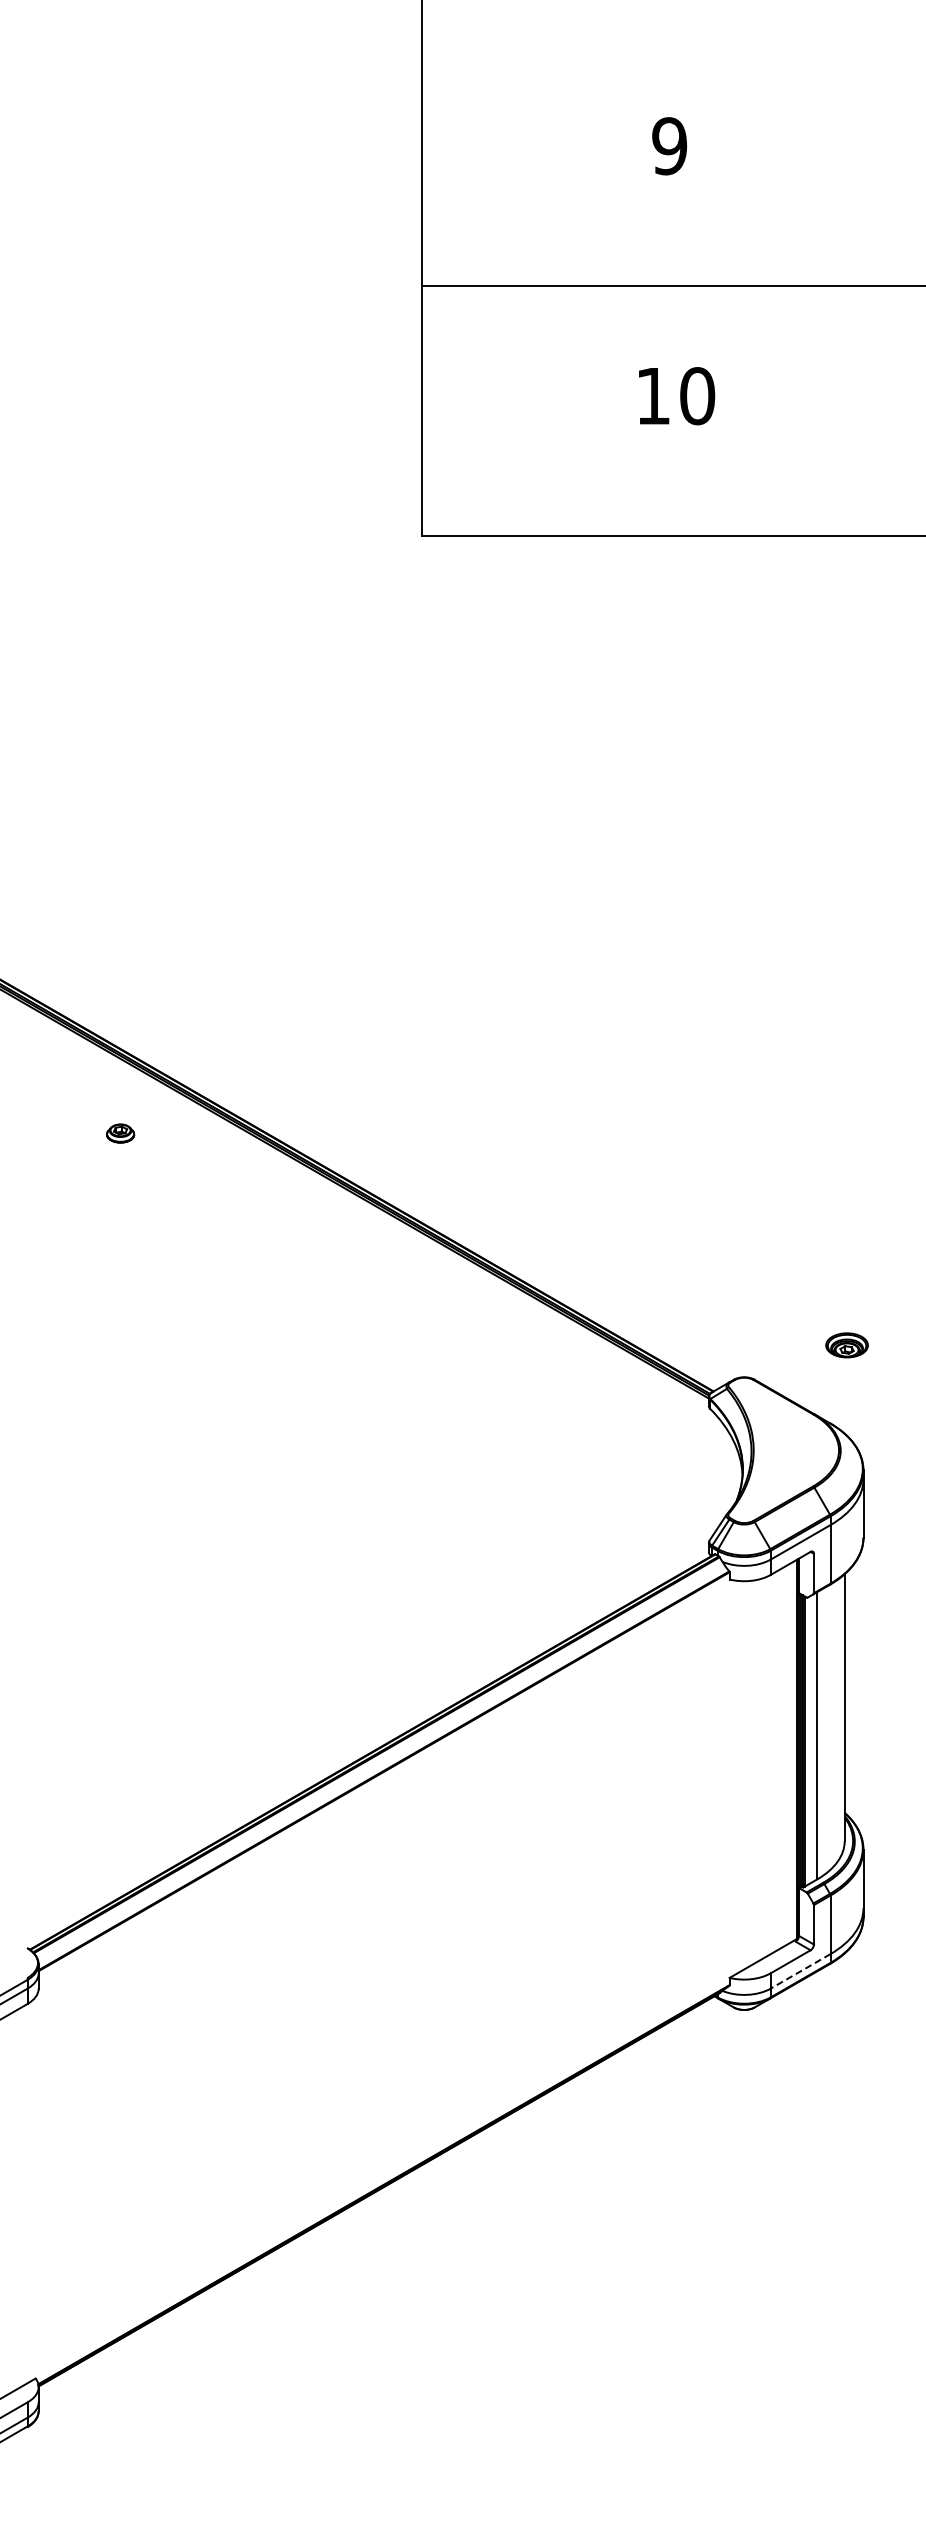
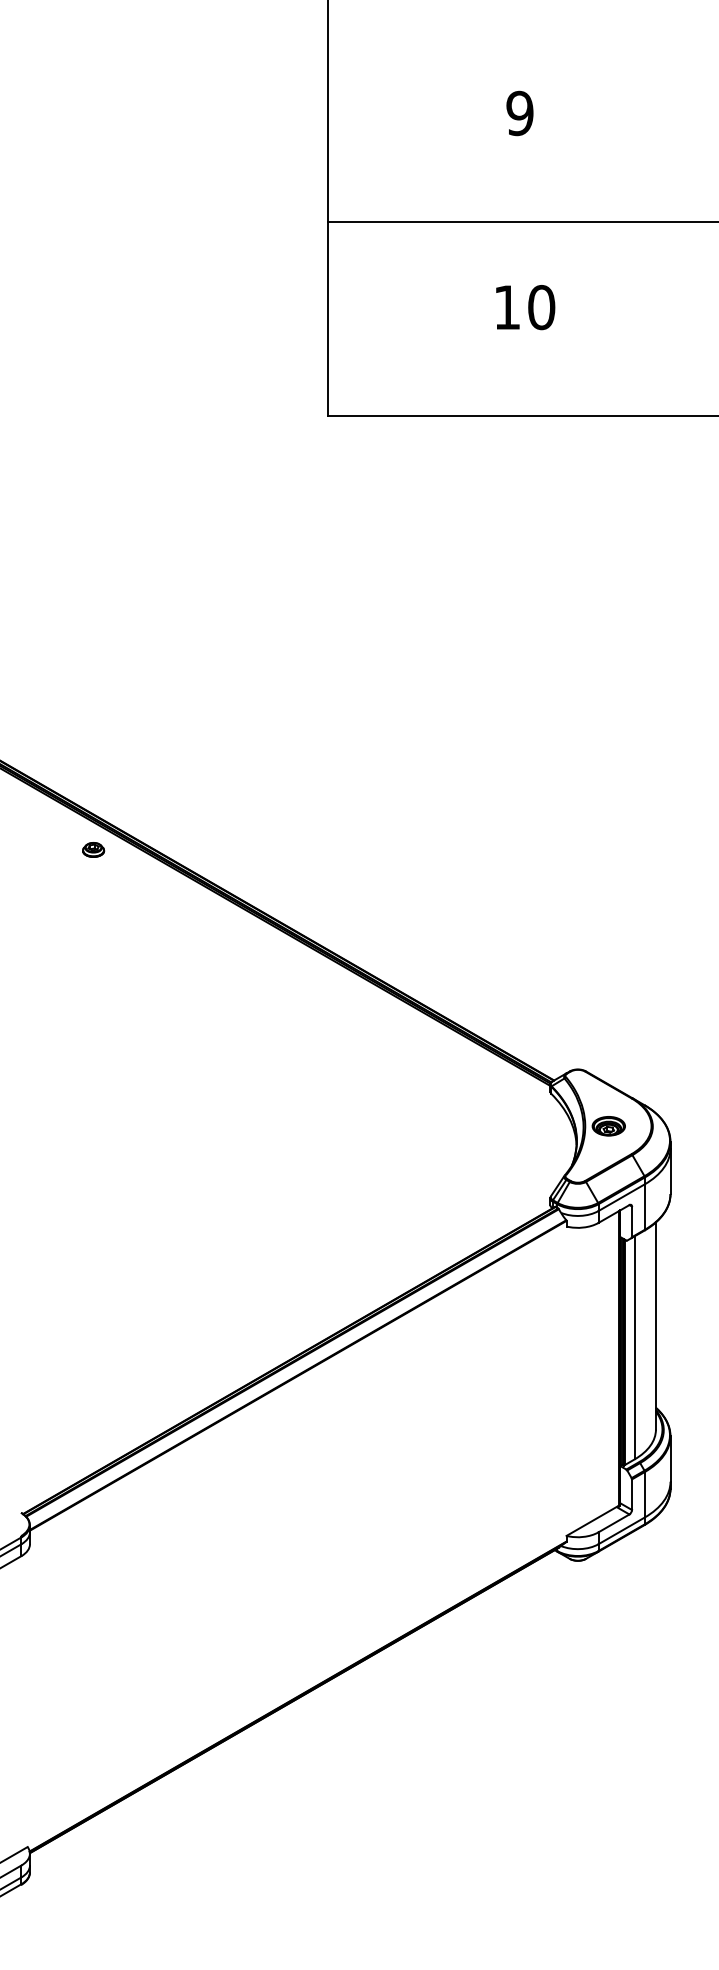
part: (120, 1133) -> (93, 849), moved
part: (846, 1345) -> (608, 1126), moved
line: (800, 1971) -> (621, 1530), dashed -> solid

